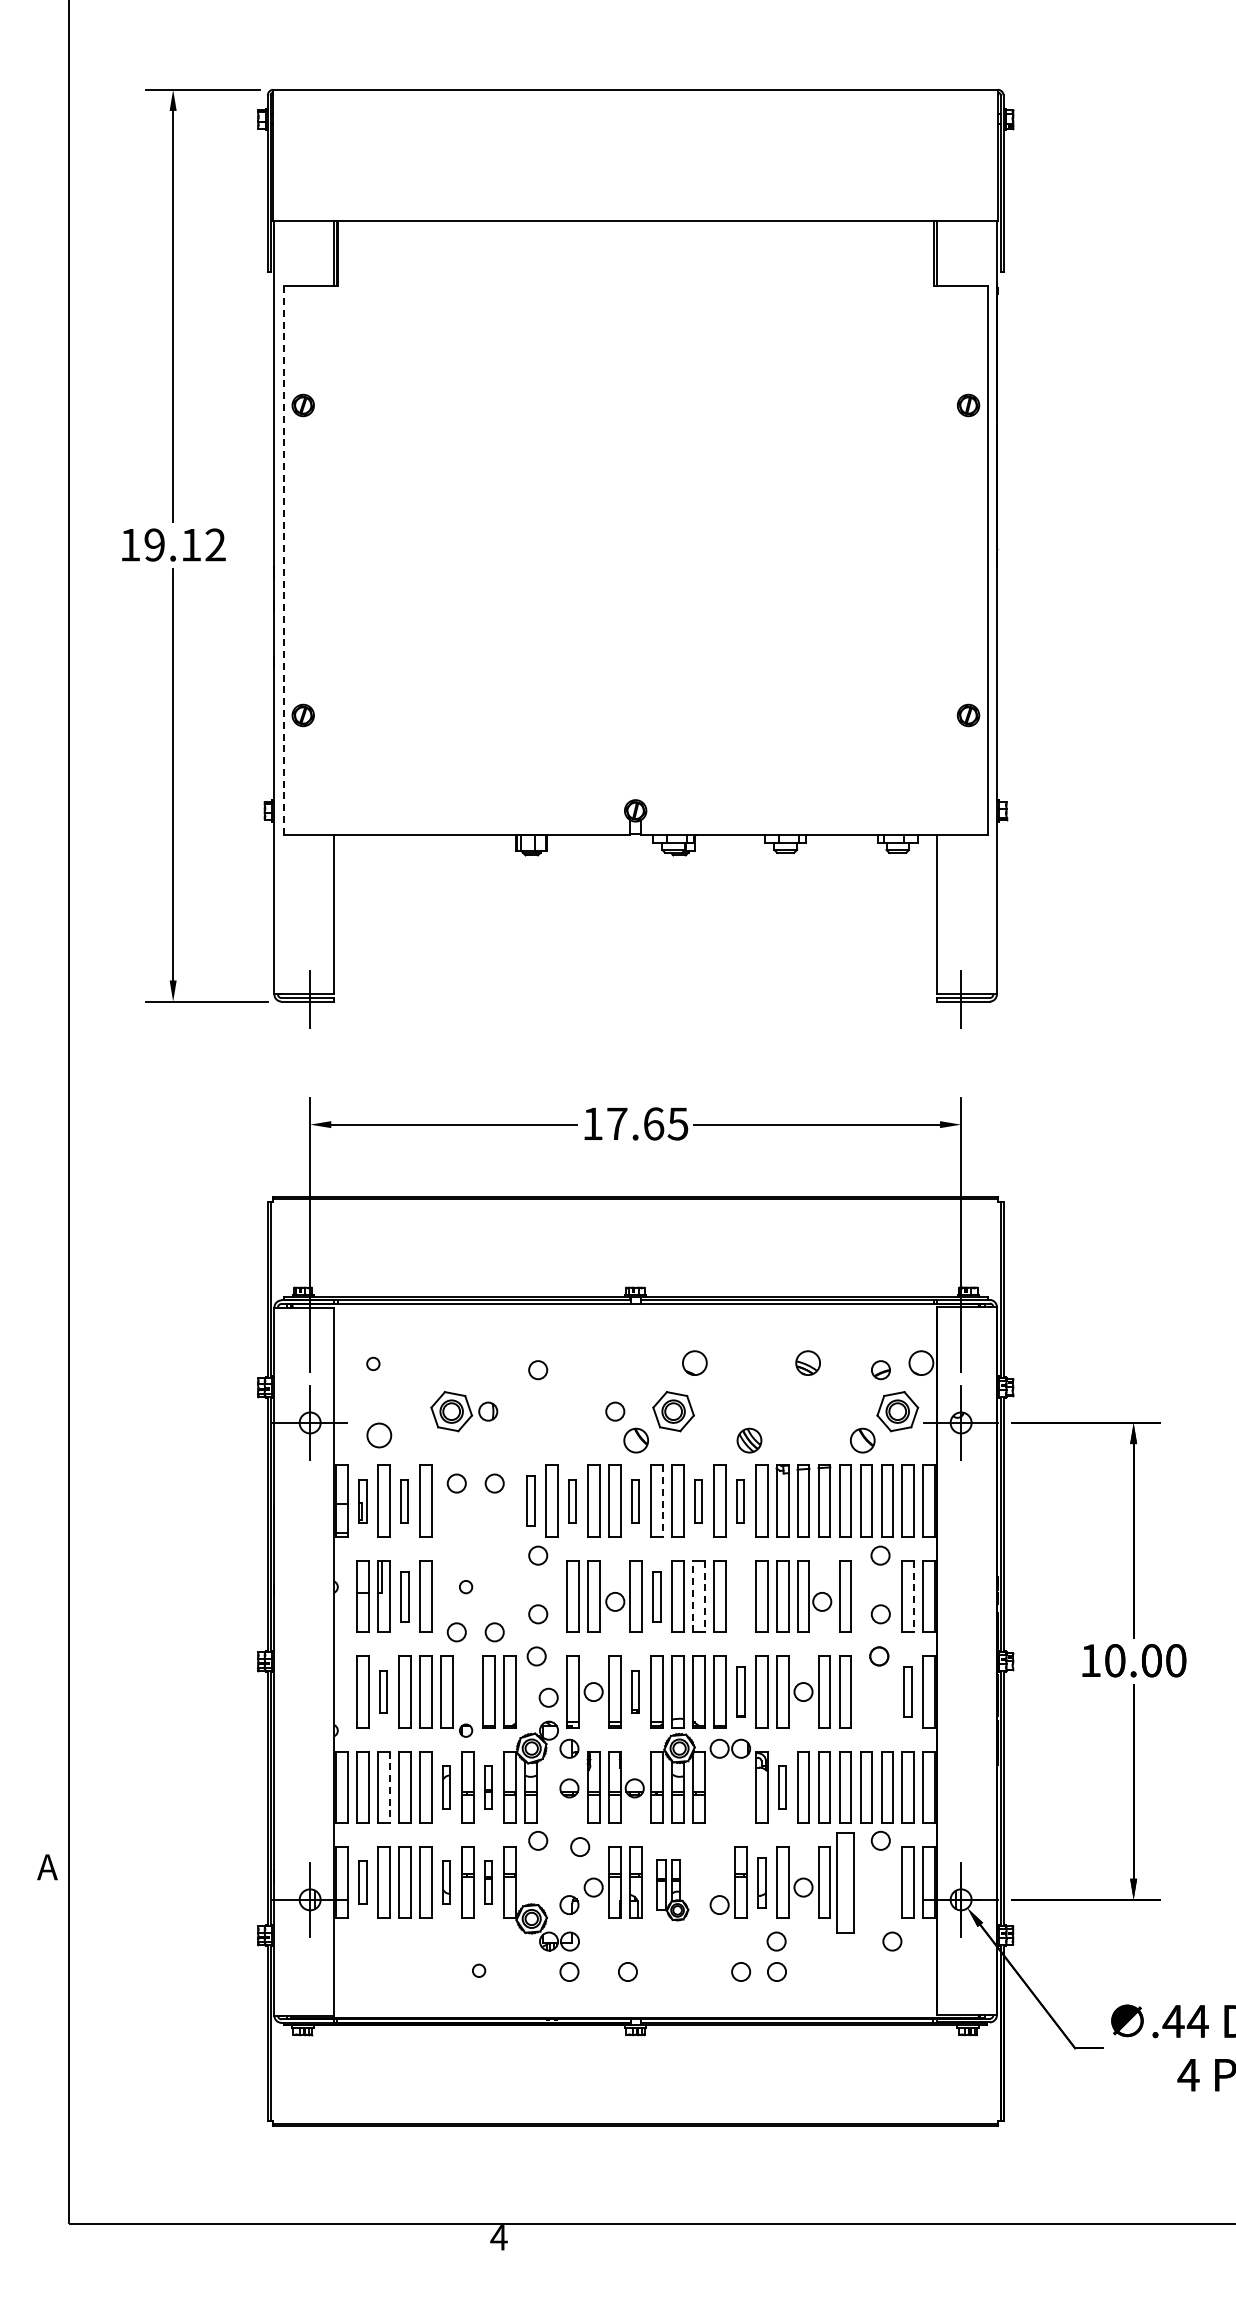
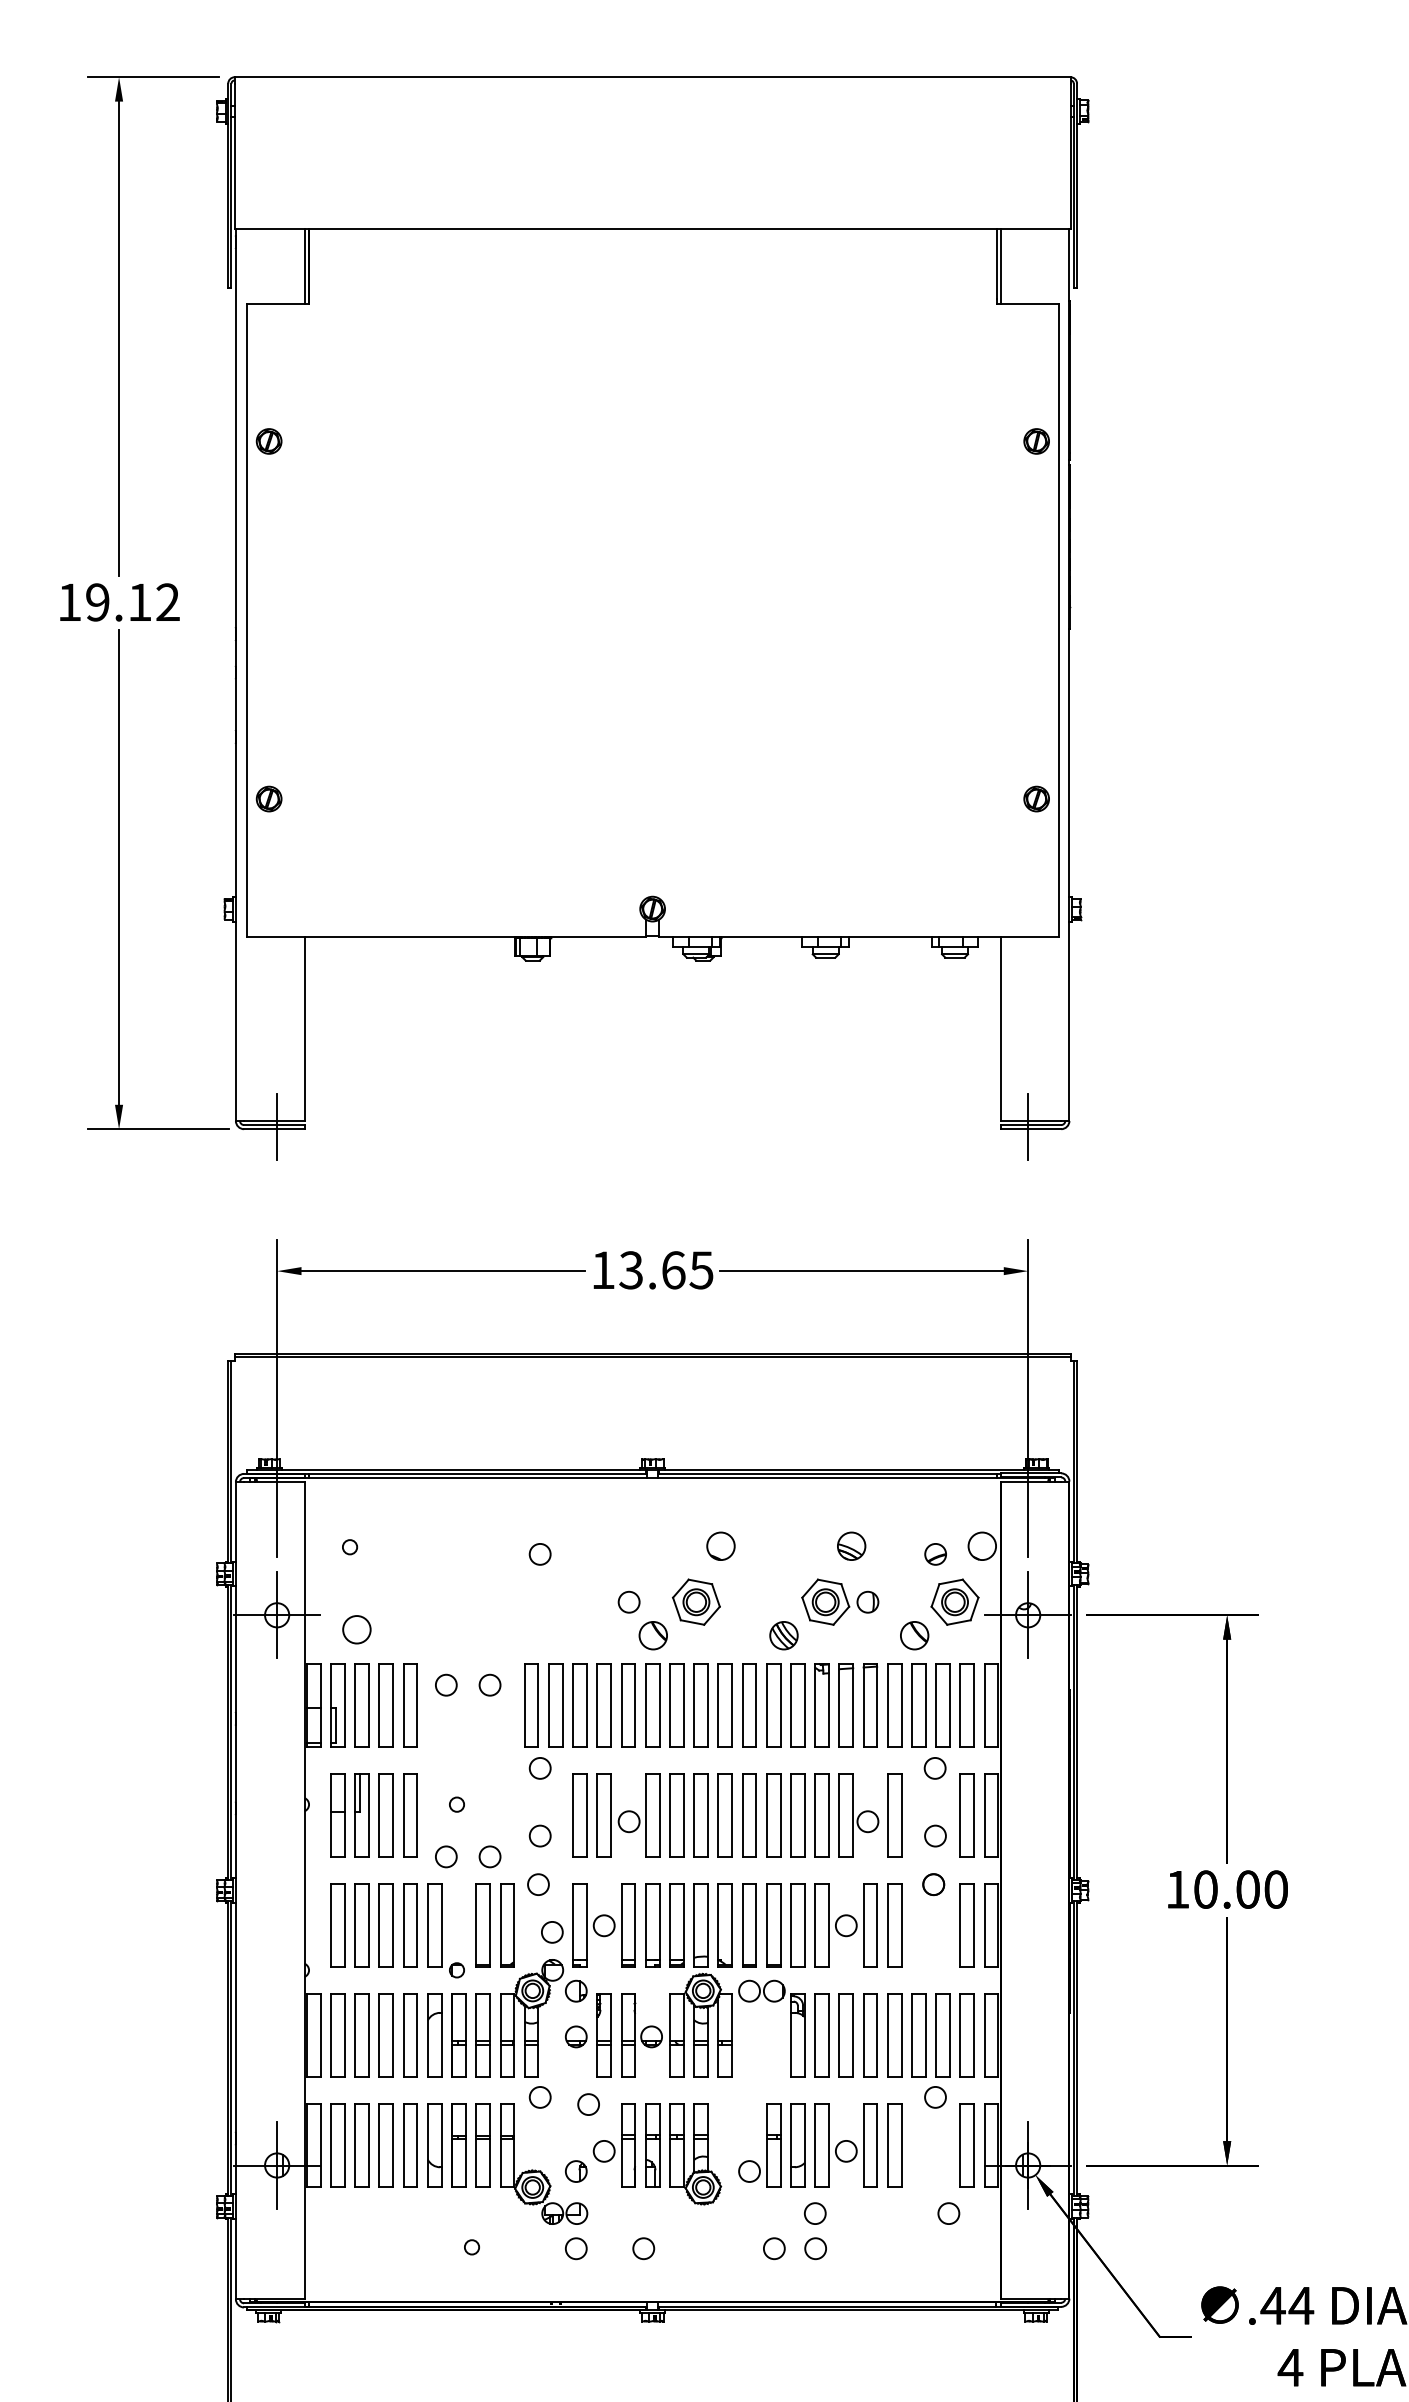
line: (284, 561) -> (247, 621), dashed -> solid
text: (616, 1123) -> (630, 1269), 17.65 -> 13.65
part: (464, 1411) -> (840, 1602), moved
part: (362, 1500) -> (337, 1704), size x1.67
part: (404, 1500) -> (385, 1704), size x1.67
part: (530, 1500) -> (531, 1704), size x1.43
part: (572, 1500) -> (579, 1704), size x1.67
part: (635, 1500) -> (652, 1704), size x1.67
part: (698, 1500) -> (725, 1704), size x1.67
part: (740, 1500) -> (773, 1704), size x1.67
line: (662, 1501) -> (683, 1705), dashed -> solid
part: (404, 1596) -> (385, 1815), size x1.43
part: (656, 1596) -> (676, 1815), size x1.43
line: (692, 1596) -> (718, 1815), dashed -> solid
line: (704, 1596) -> (732, 1815), dashed -> solid
part: (740, 1596) -> (773, 1815), added
line: (914, 1596) -> (974, 1815), dashed -> solid
part: (383, 1691) -> (361, 1925), size x1.67
part: (635, 1691) -> (652, 1925), size x1.67
part: (740, 1691) -> (773, 1925), size x1.43
part: (907, 1691) -> (966, 1925), size x1.43
line: (389, 1787) -> (368, 2035), dashed -> solid
part: (446, 1787) -> (434, 2035), size x1.67
part: (488, 1787) -> (482, 2035), size x1.67
part: (782, 1787) -> (822, 2035), size x1.67
part: (362, 1882) -> (337, 2145), size x1.67
part: (446, 1882) -> (434, 2145), size x1.67
part: (488, 1882) -> (482, 2145), size x1.67
part: (761, 1882) -> (797, 2145), size x1.43
part: (845, 1882) -> (894, 2145), size x0.71
part: (672, 1890) -> (695, 2154), size x1.43

